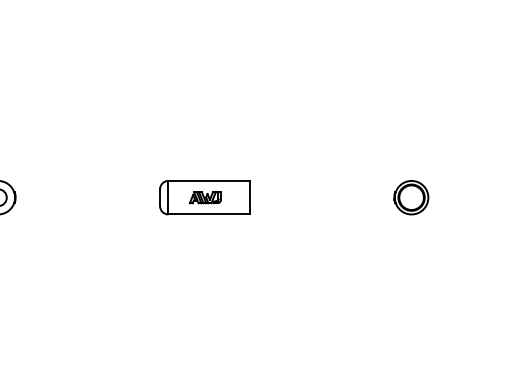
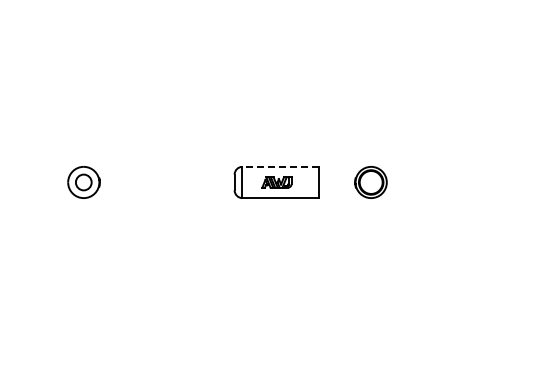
line: (209, 180) -> (280, 166), solid -> dashed
part: (410, 197) -> (370, 182), moved

